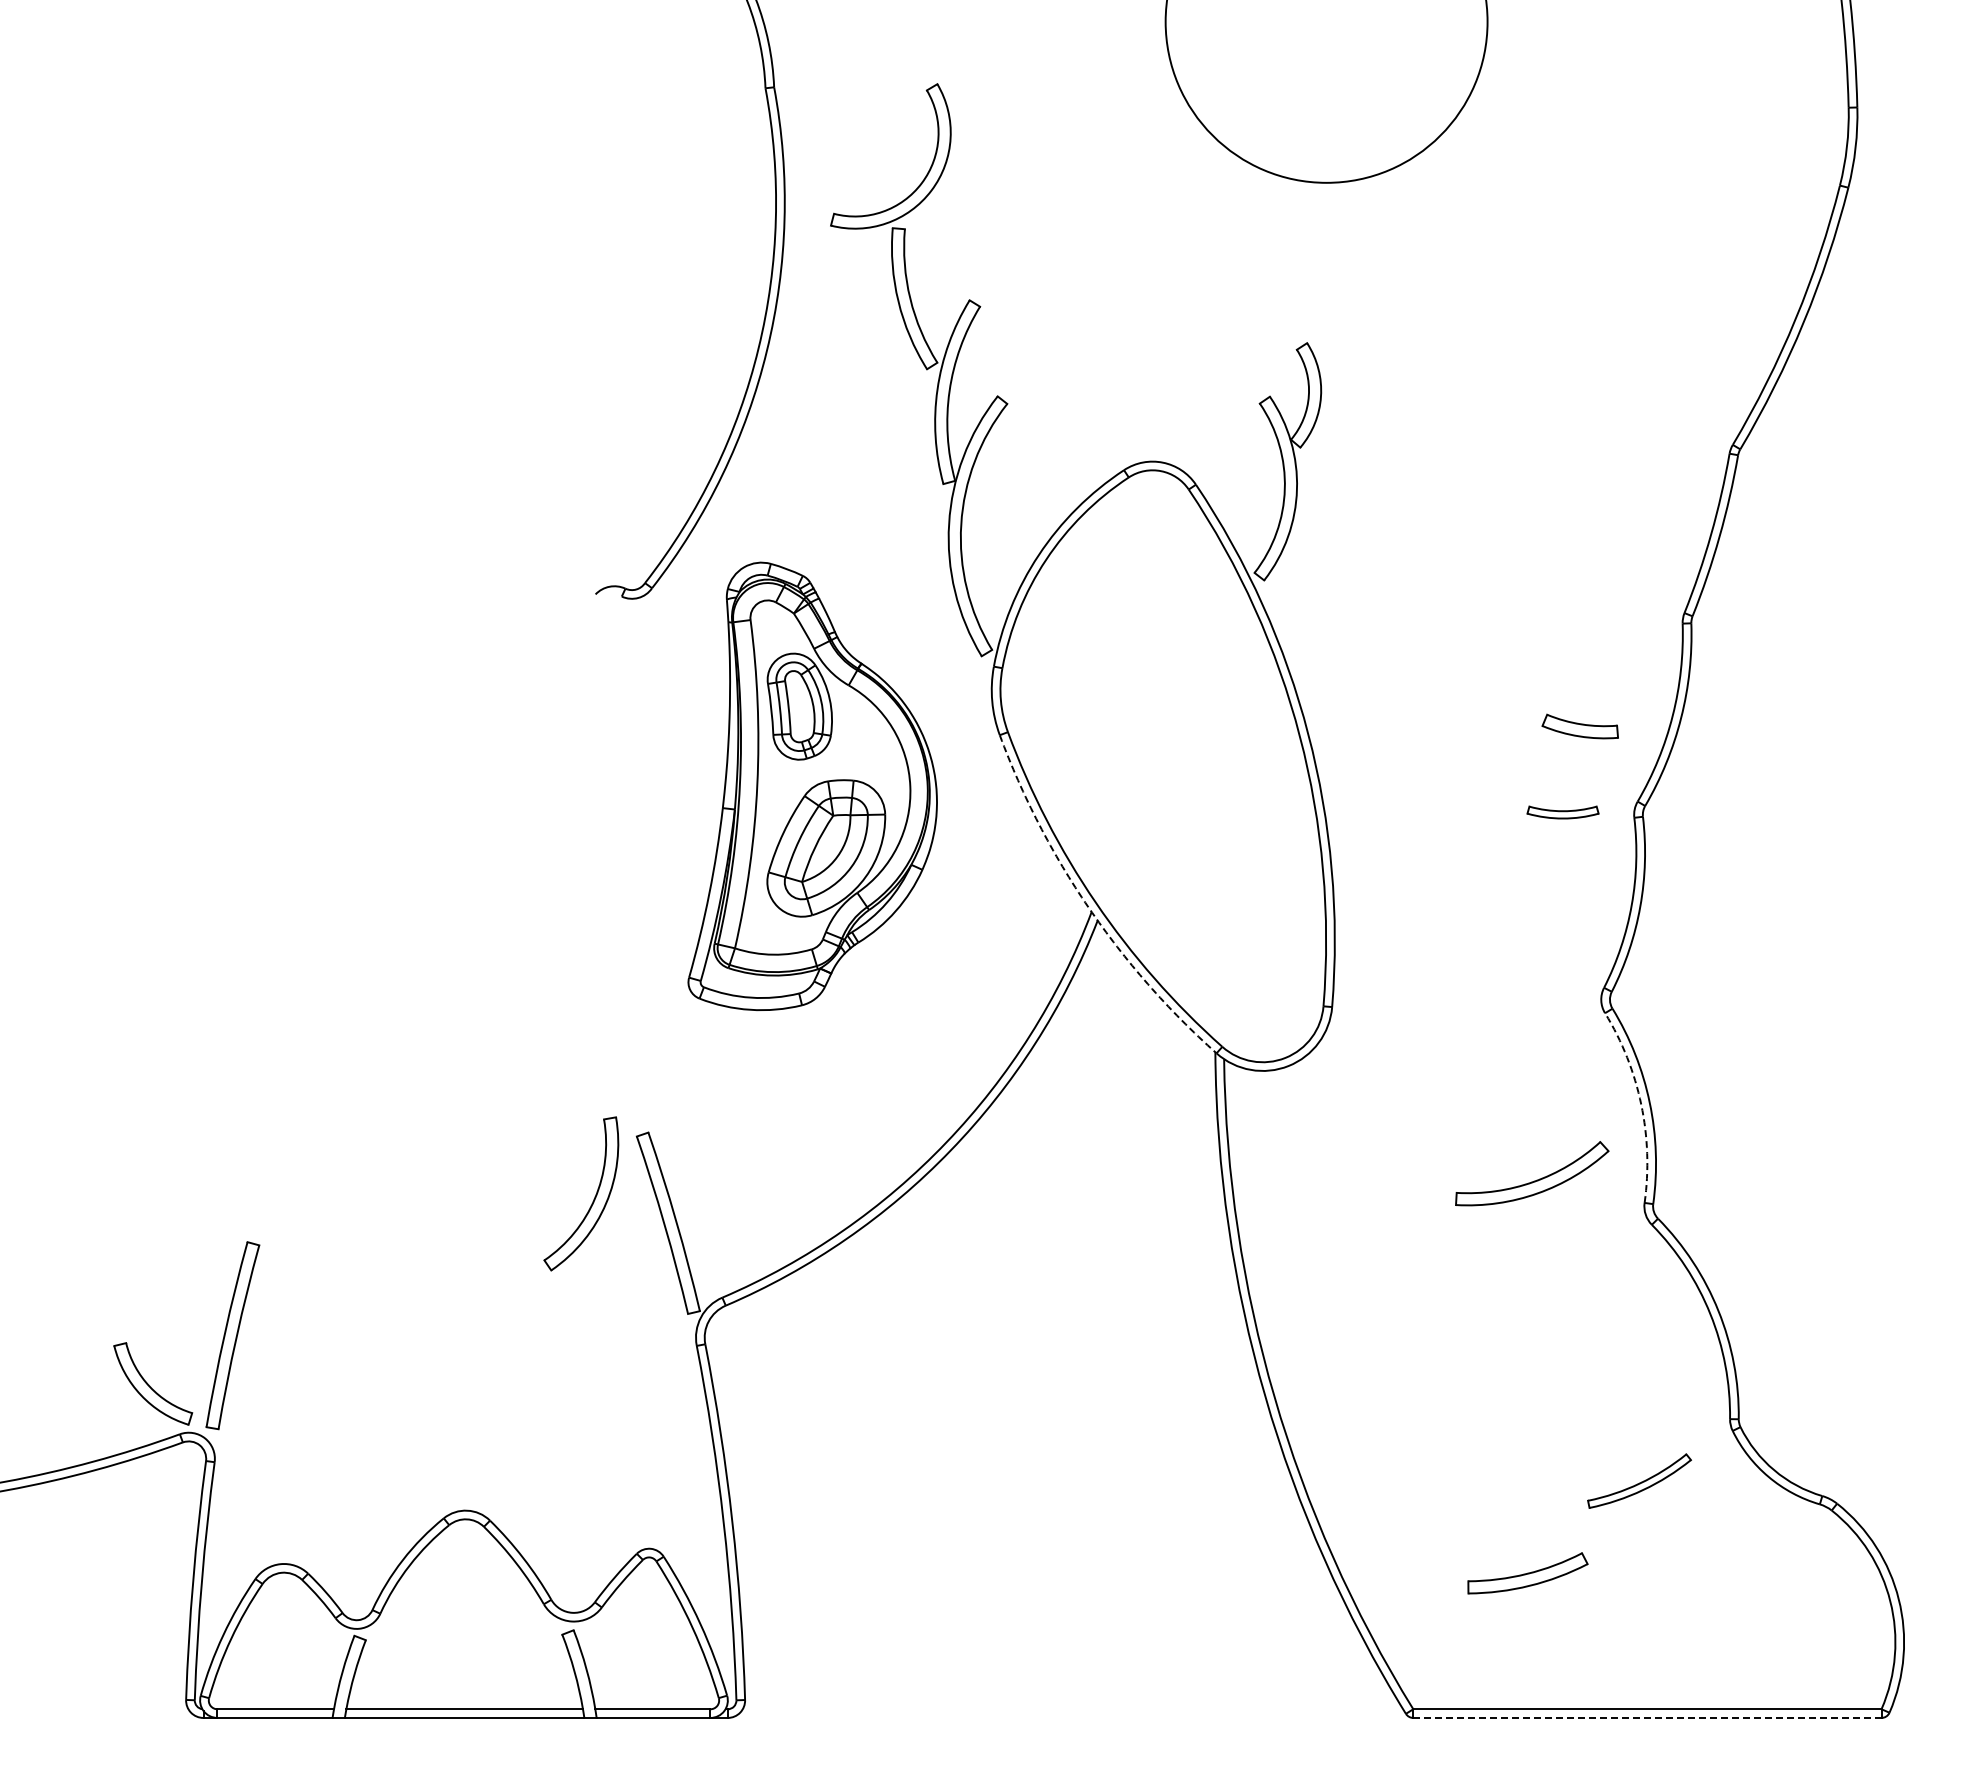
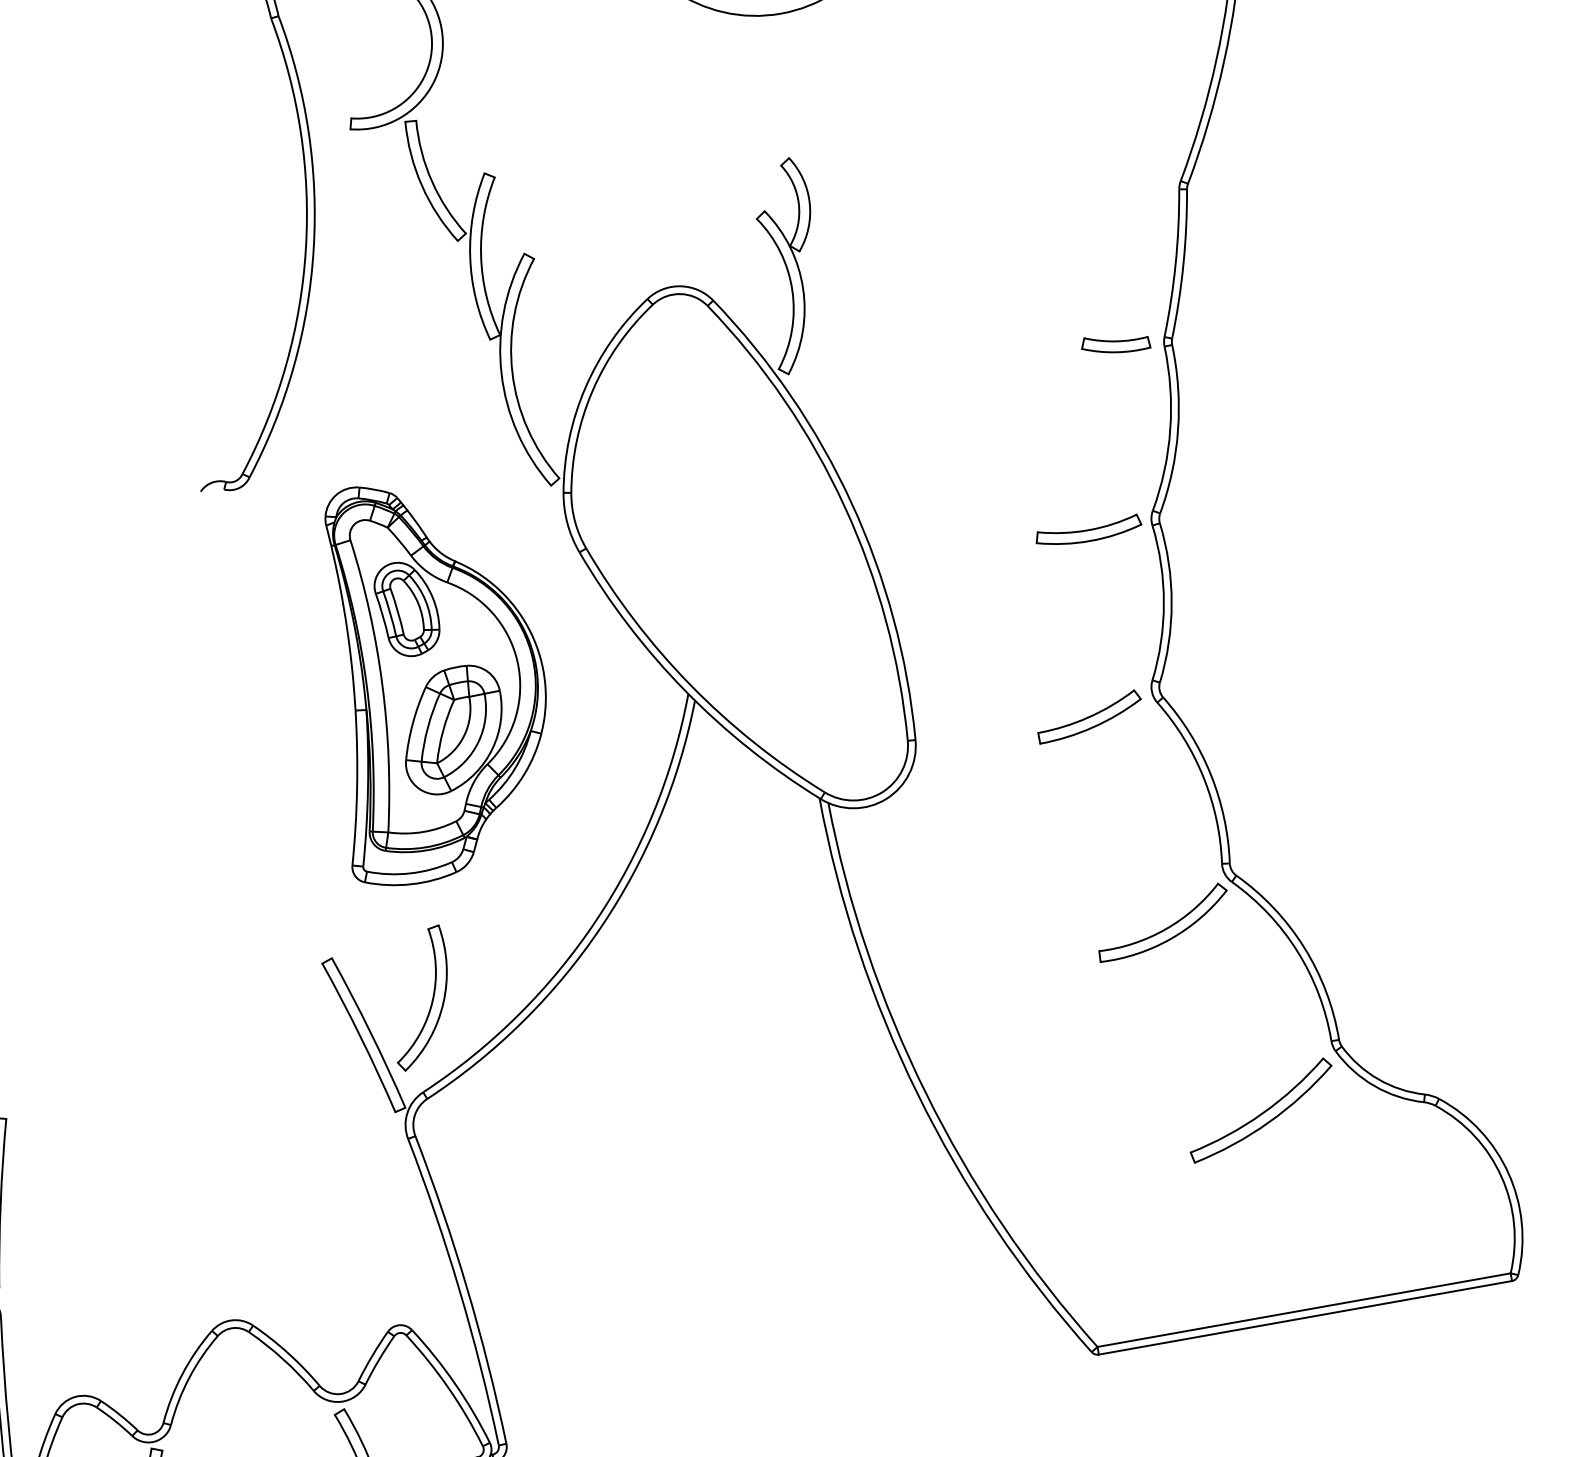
part: (1579, 726) -> (1114, 343), moved
part: (812, 786) -> (431, 677), moved
part: (1562, 812) -> (1088, 532), size x1.67
arc: (1088, 907) -> (684, 690), dashed -> solid
arc: (1641, 1104) -> (1203, 777), dashed -> solid
part: (1536, 1179) -> (1167, 926), moved
part: (594, 1196) -> (432, 998), moved
part: (1639, 1480) -> (1261, 1109), size x1.67
part: (1527, 1573) -> (1089, 716), moved
line: (1646, 1717) -> (1304, 1317), dashed -> solid

